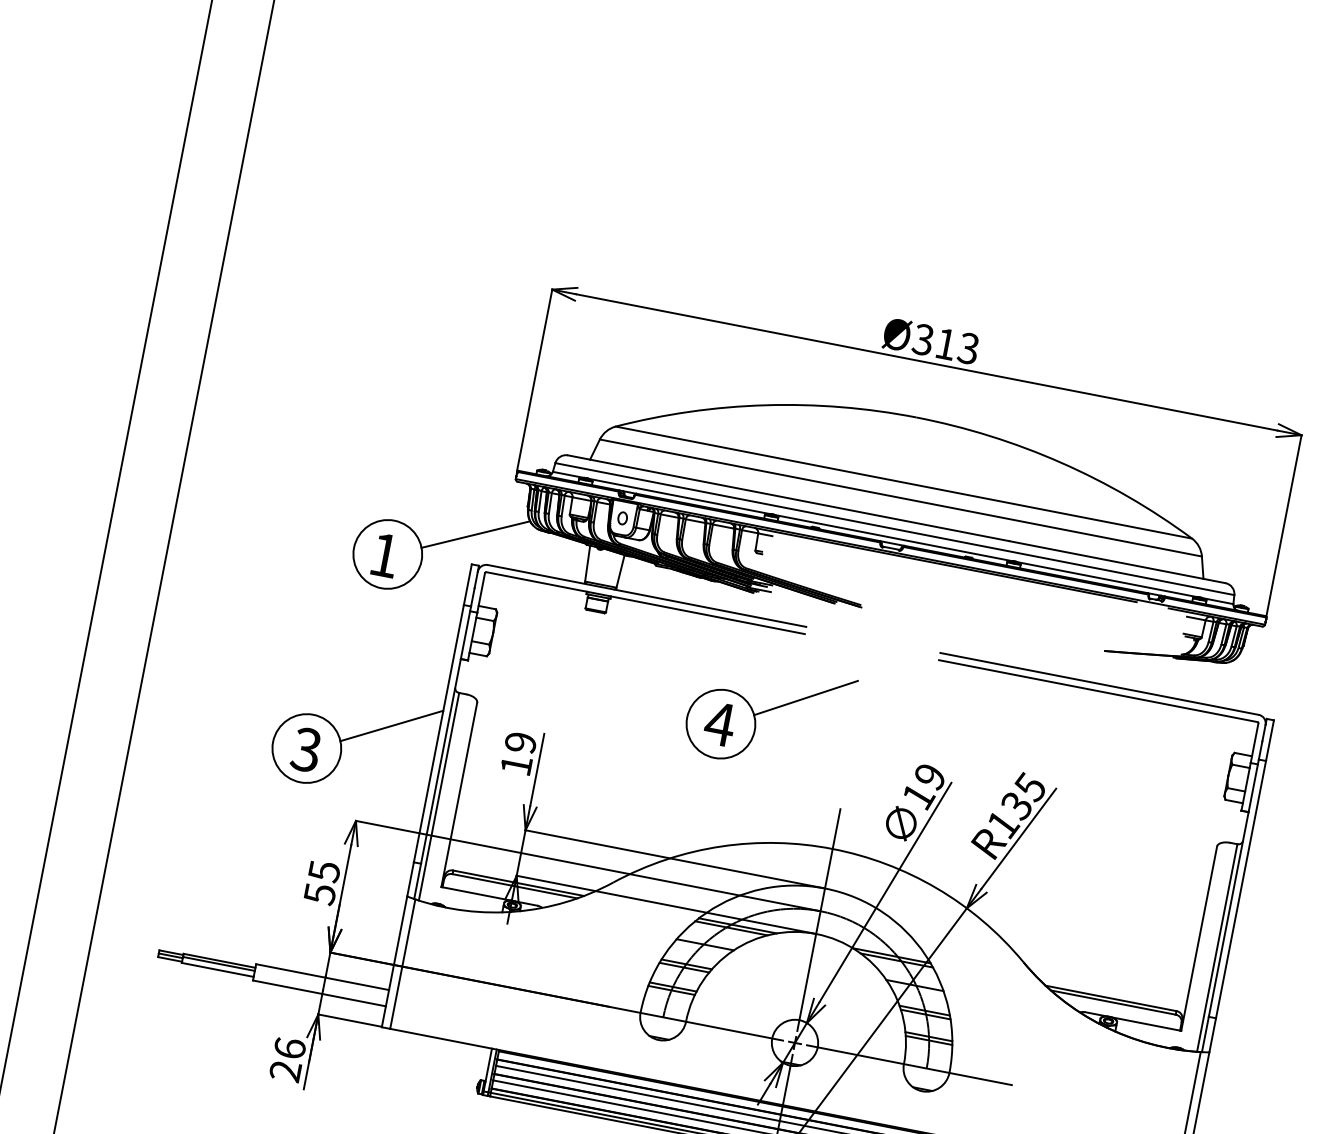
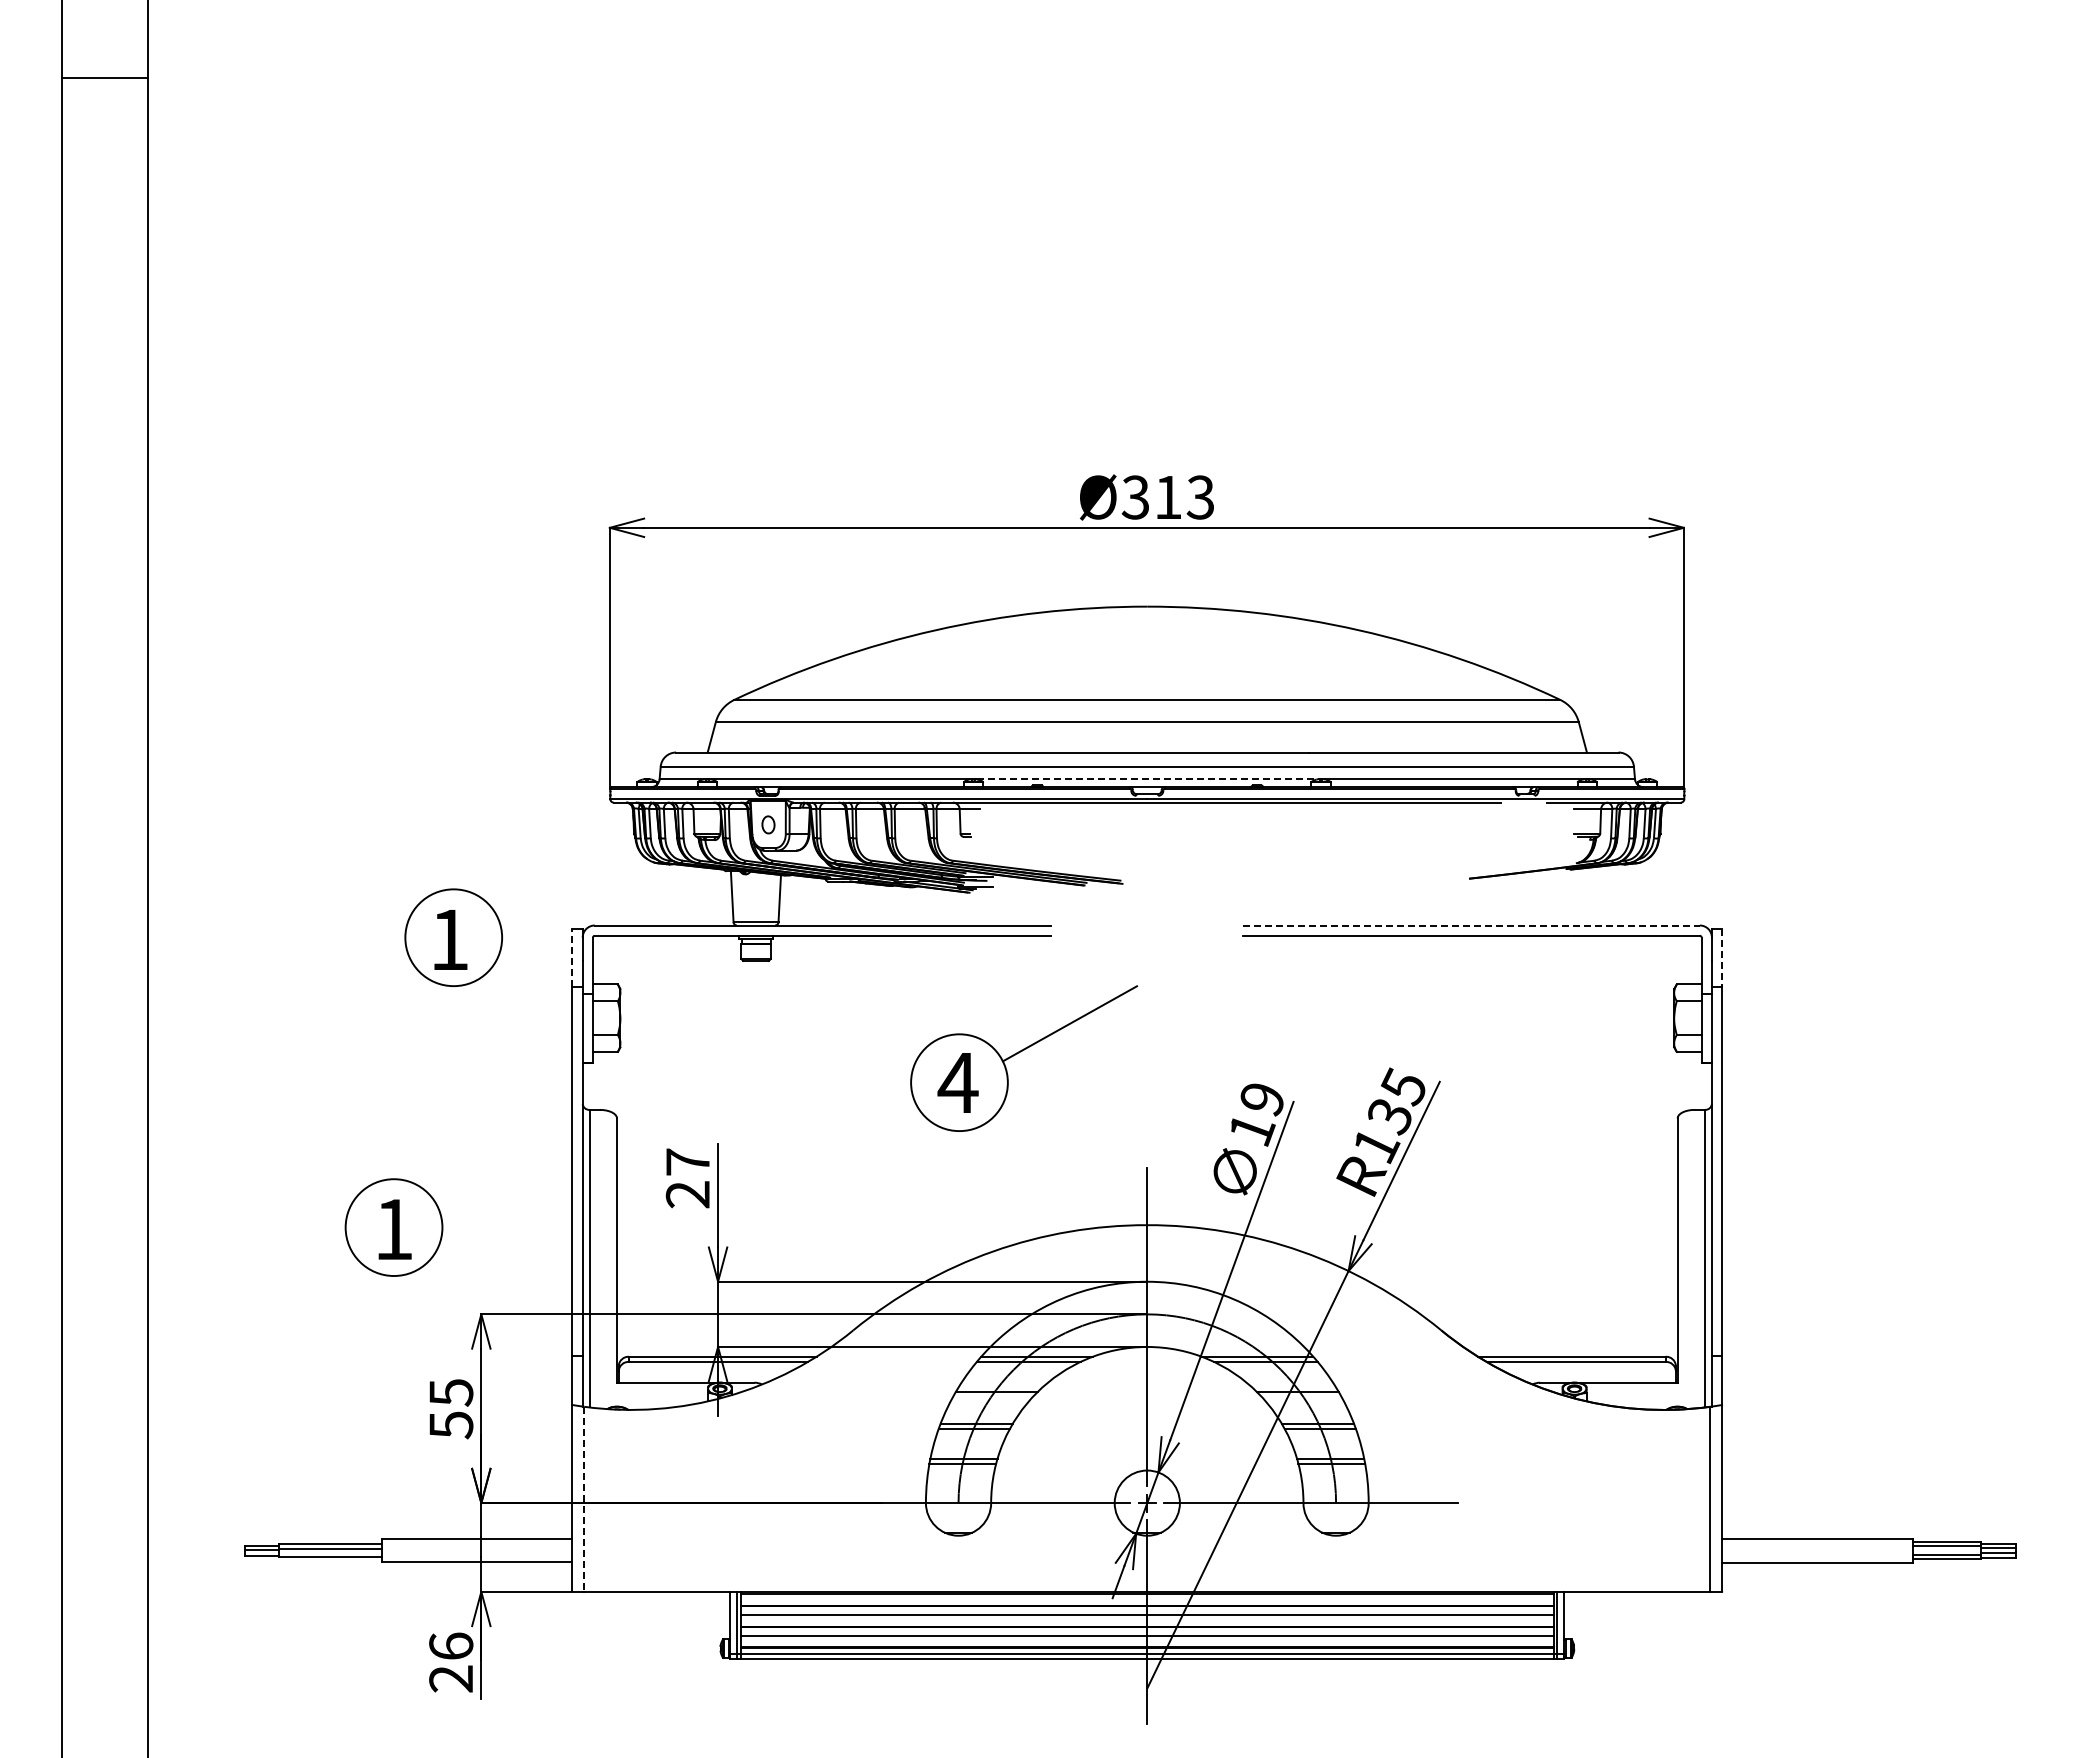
line: (475, 534) -> (569, 886), removed
line: (893, 538) -> (1147, 779), solid -> dashed
line: (467, 584) -> (572, 957), solid -> dashed
line: (1100, 684) -> (1472, 925), solid -> dashed
line: (391, 725) -> (505, 1173), removed
line: (1270, 740) -> (1722, 958), solid -> dashed
text: (306, 749) -> (393, 1229), 3 -> 1
text: (518, 754) -> (687, 1178), 19 -> 27
line: (402, 964) -> (584, 1499), solid -> dashed

